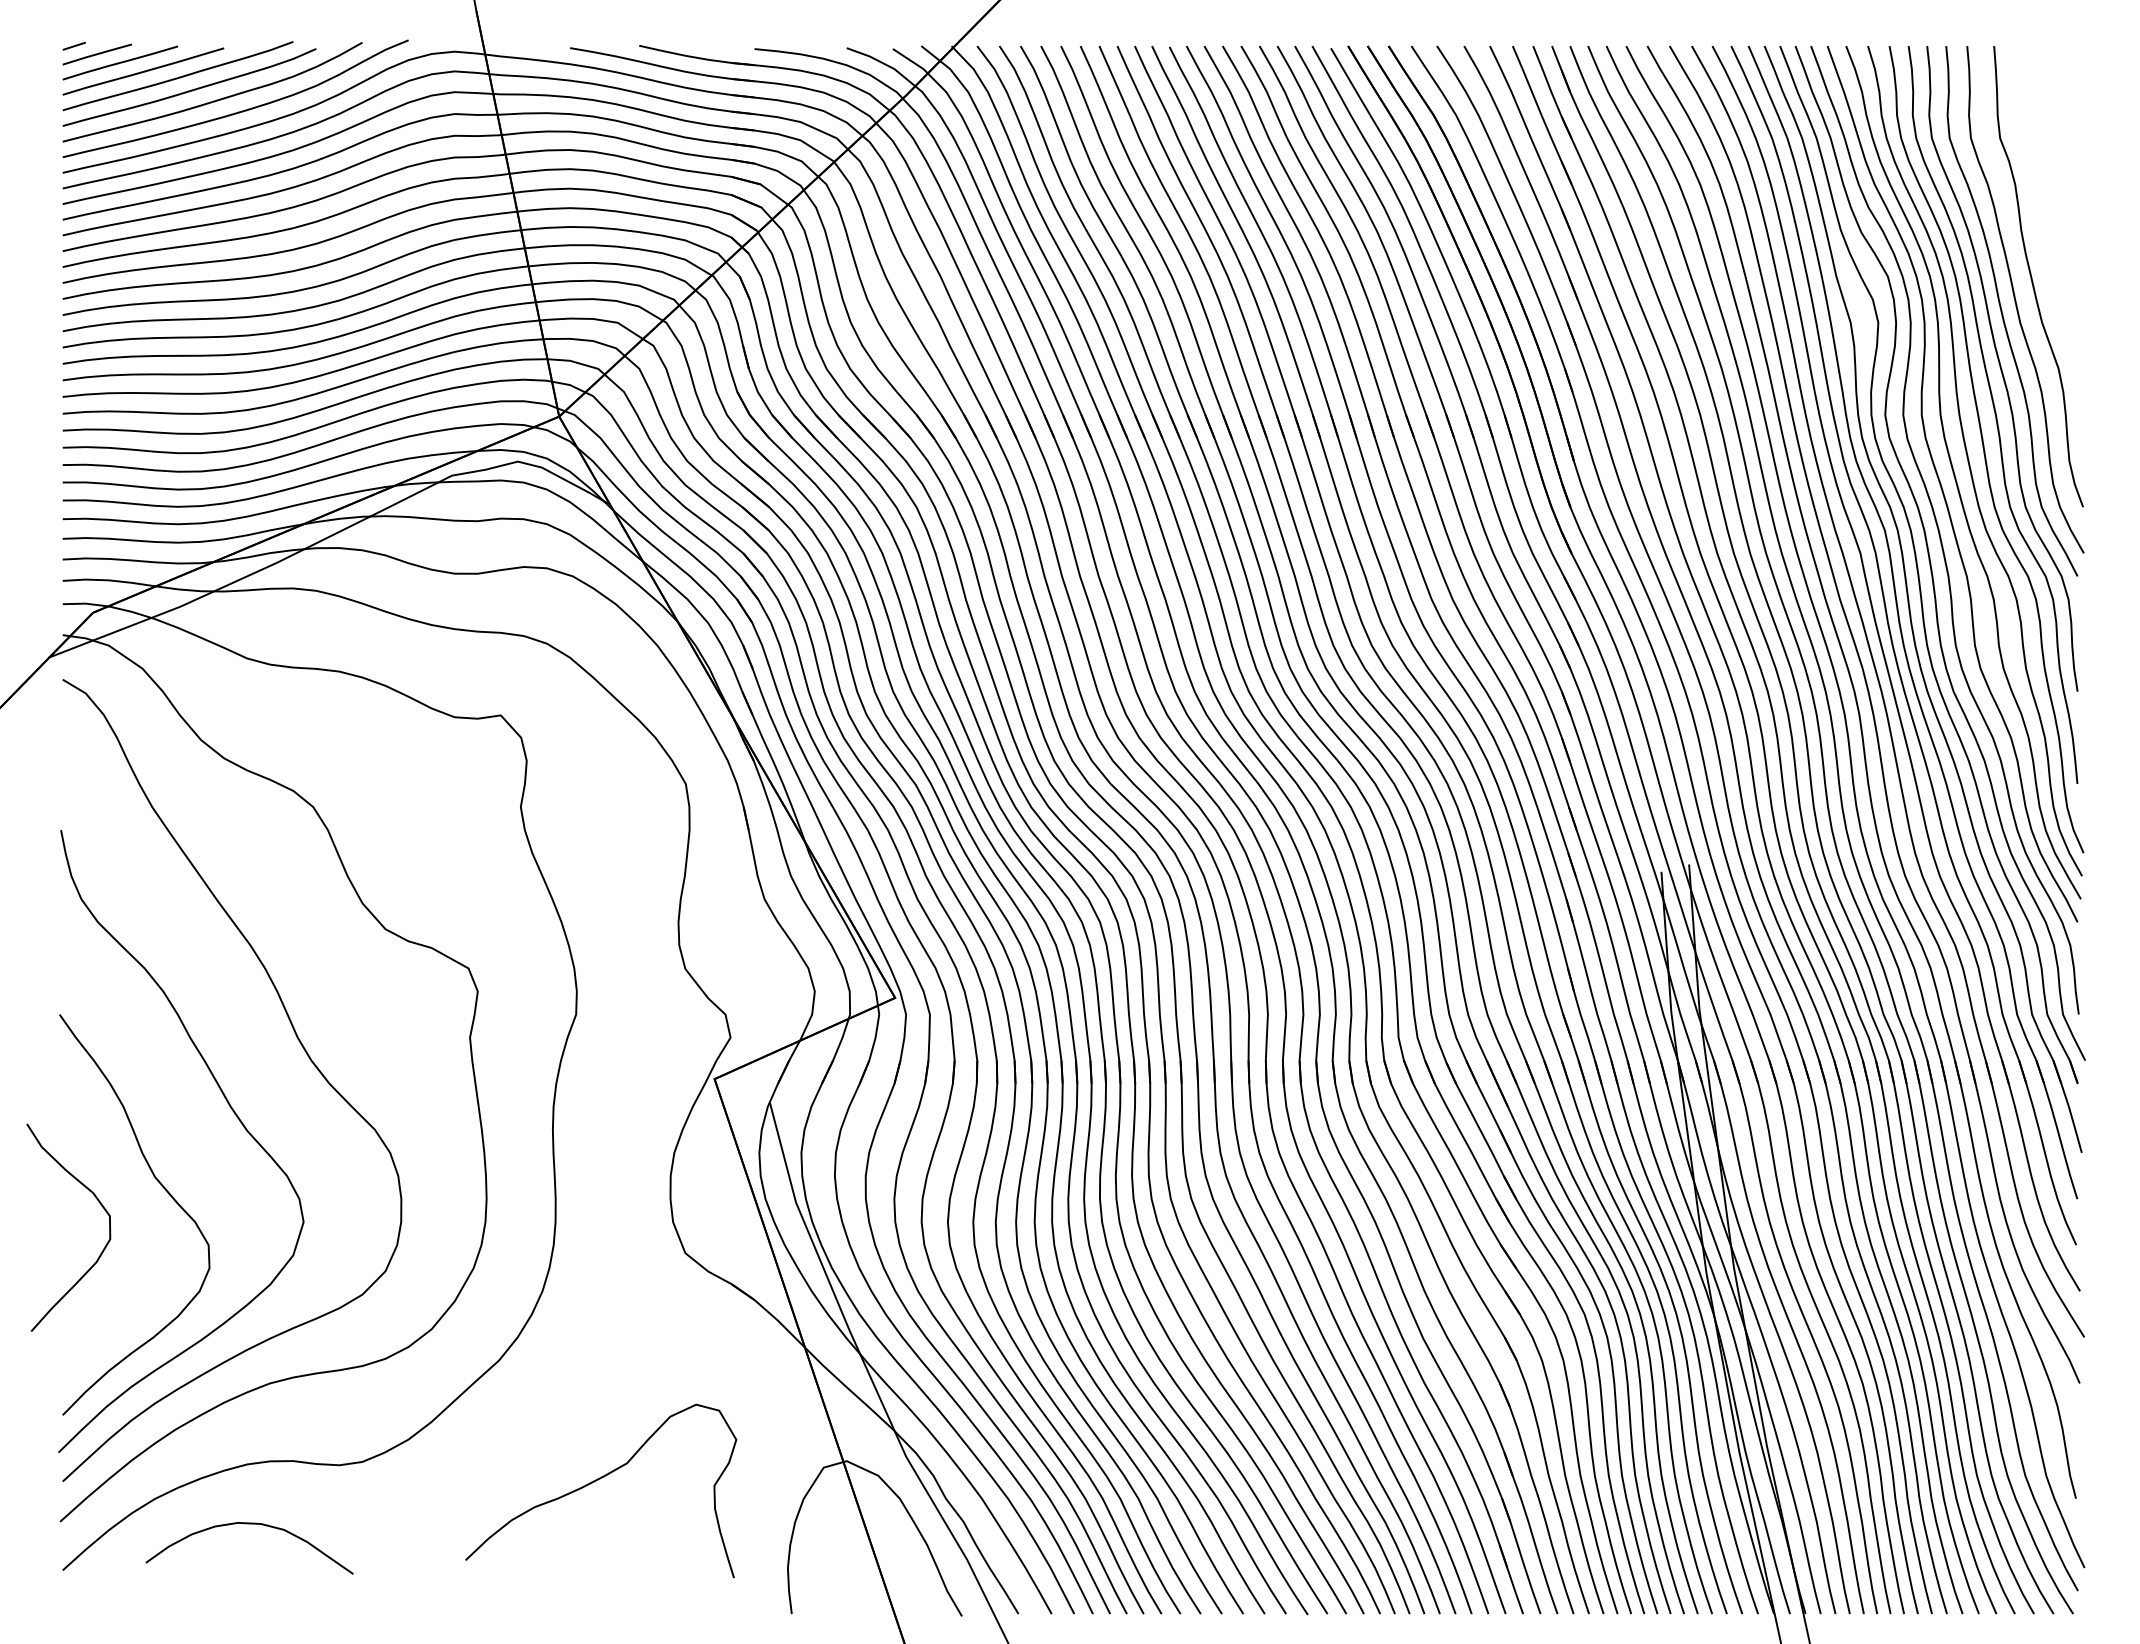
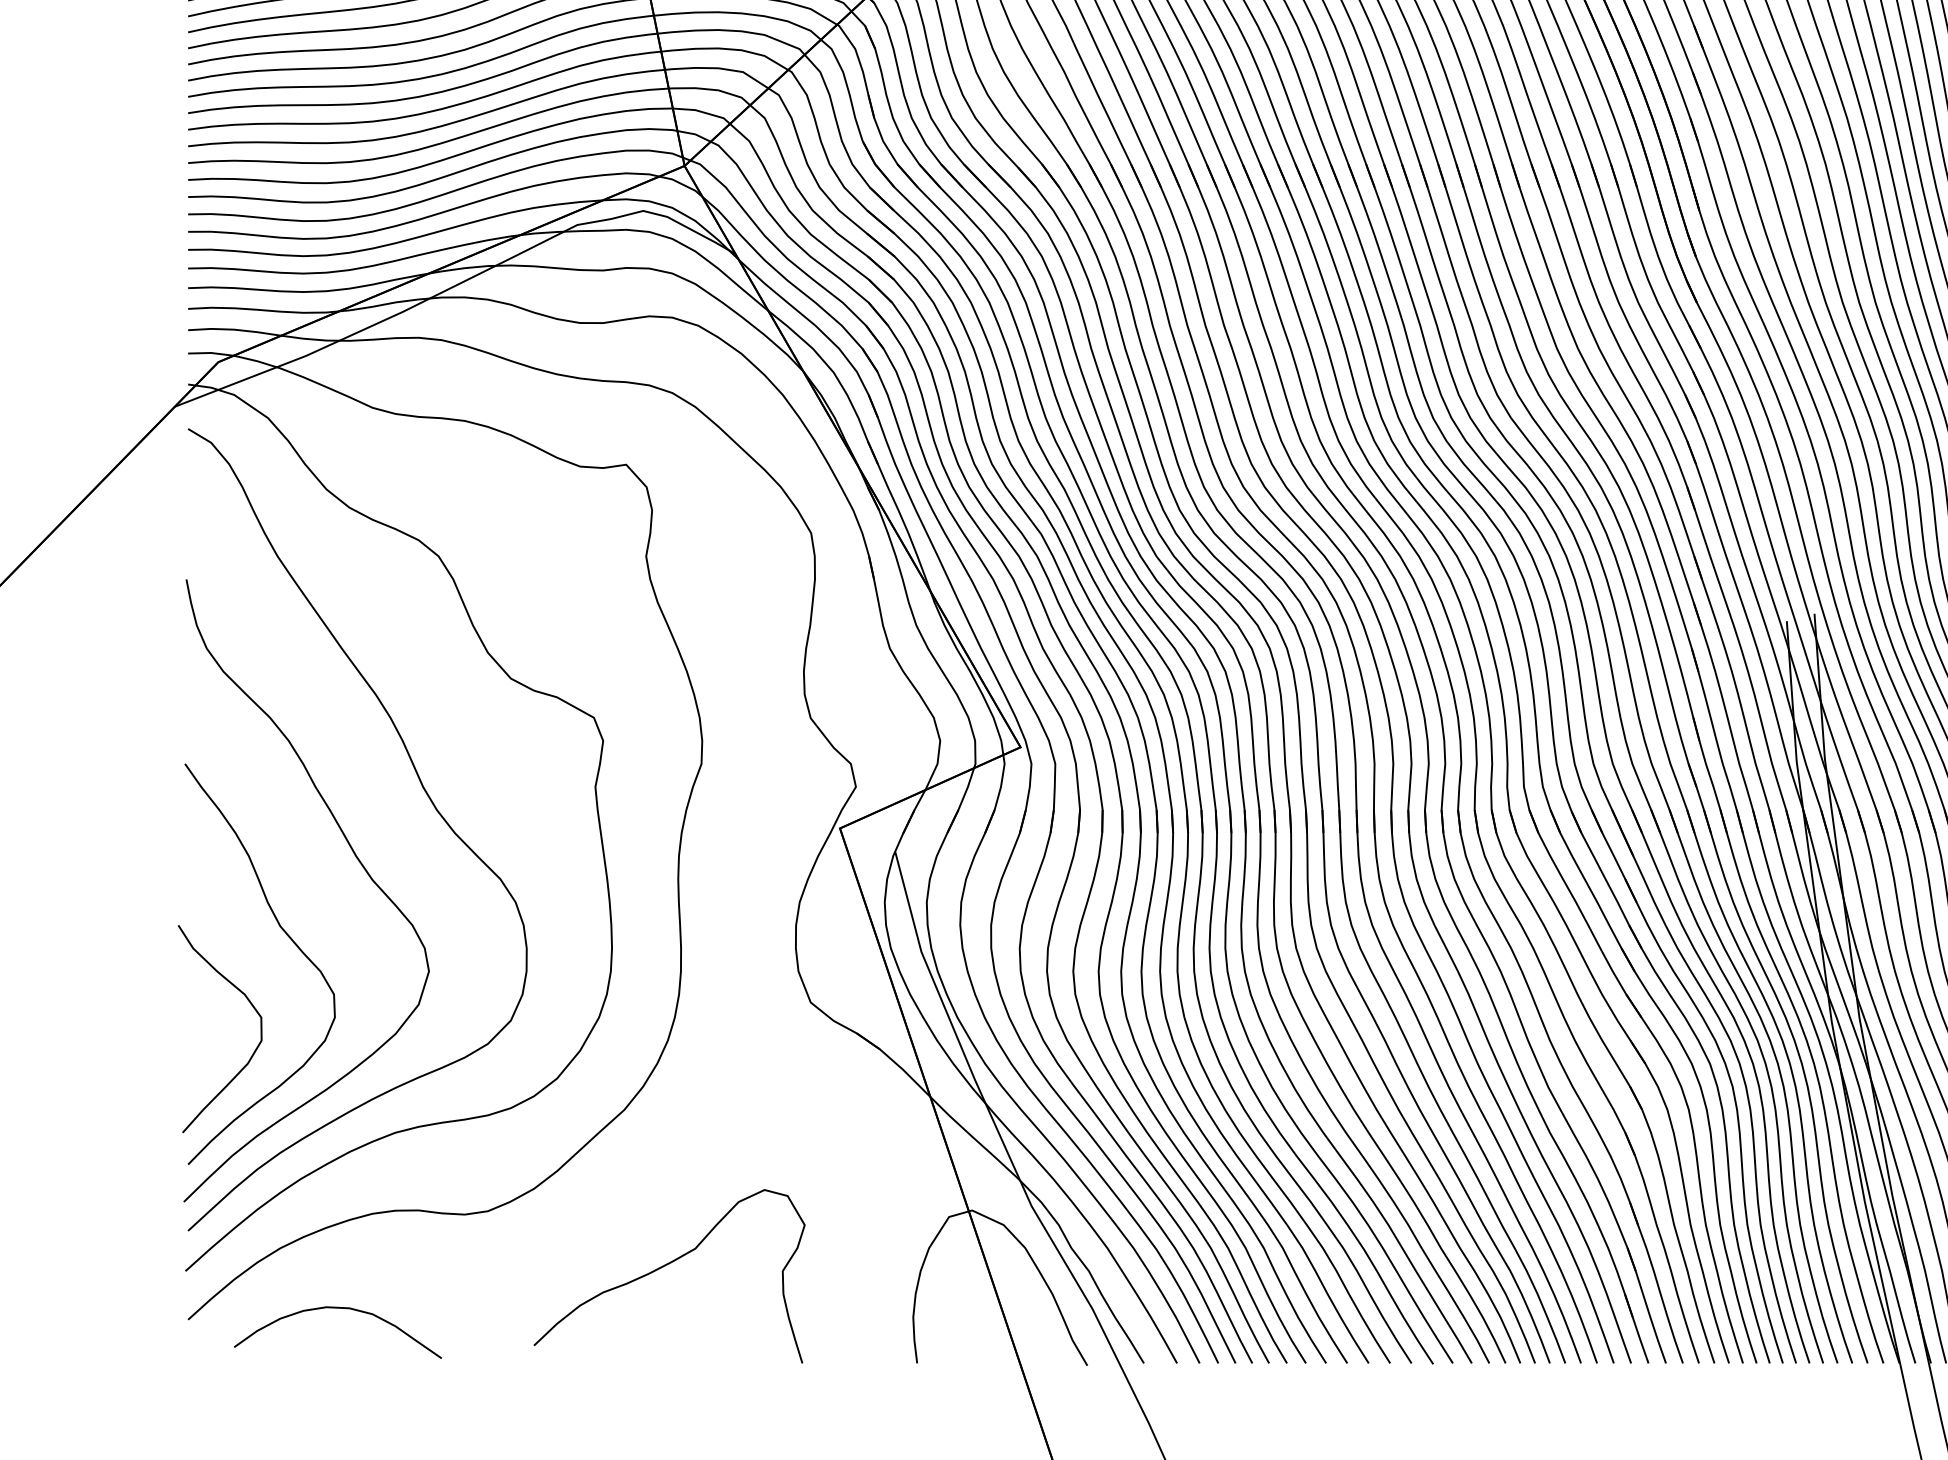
curve: (98, 1202) -> (249, 1003), moved
curve: (596, 1481) -> (664, 1266), moved
curve: (249, 1524) -> (337, 1308), moved

